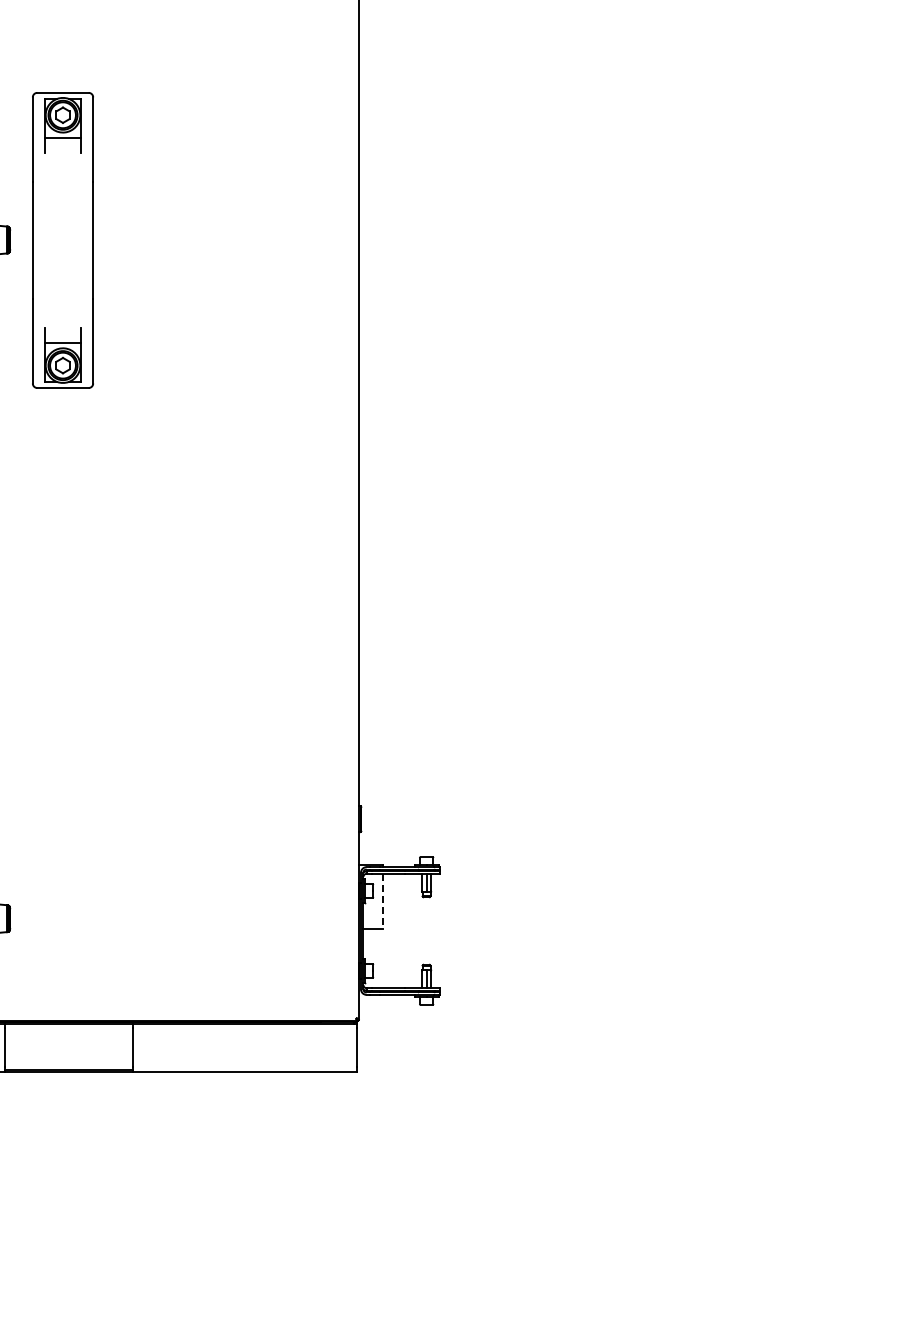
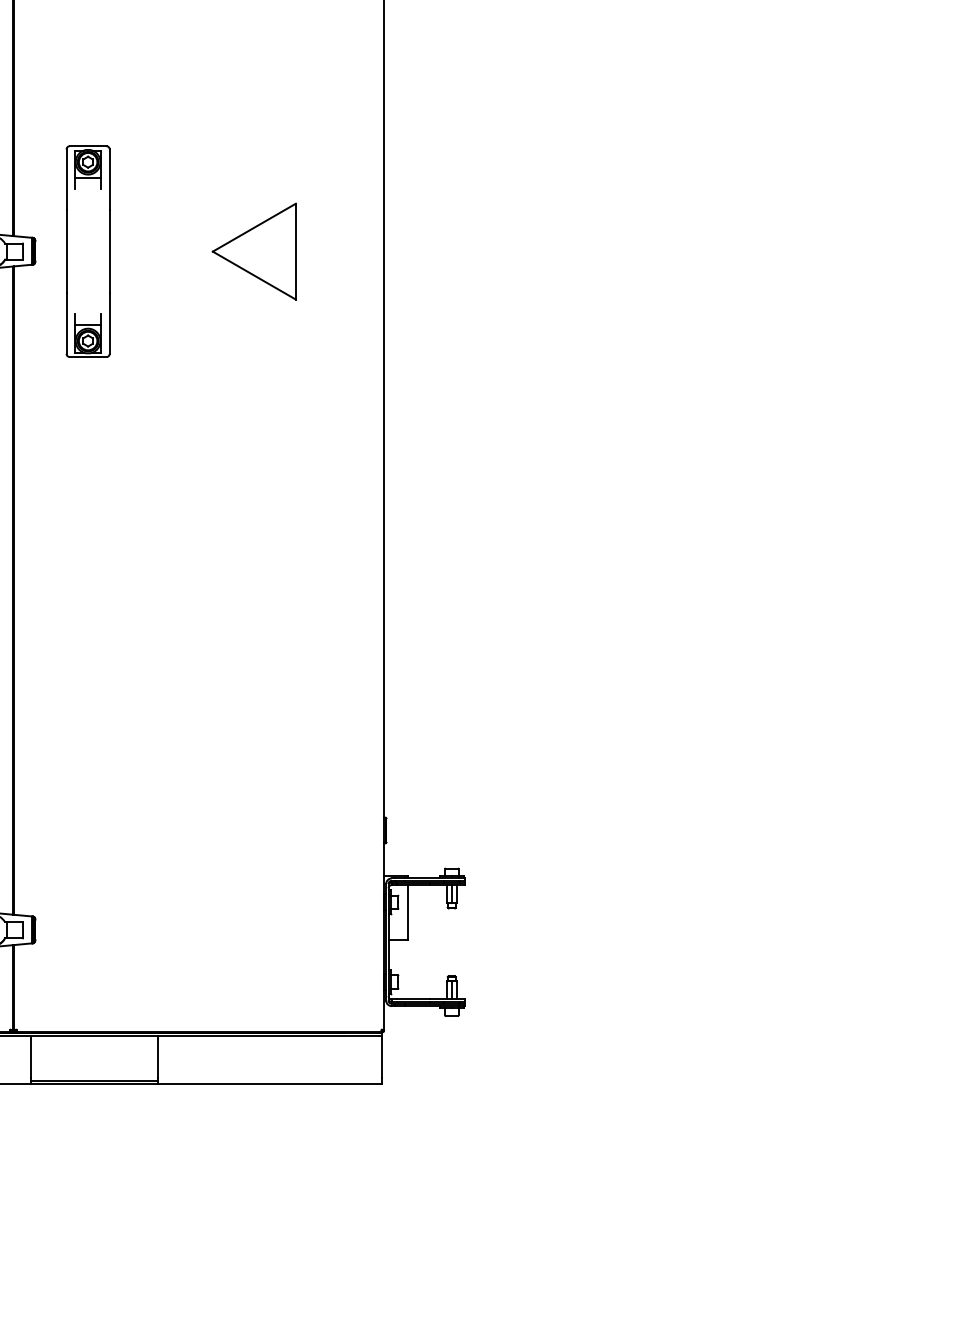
part: (62, 240) -> (87, 251), size x0.71
part: (228, 240) -> (253, 251), added
line: (382, 901) -> (407, 912), dashed -> solid

